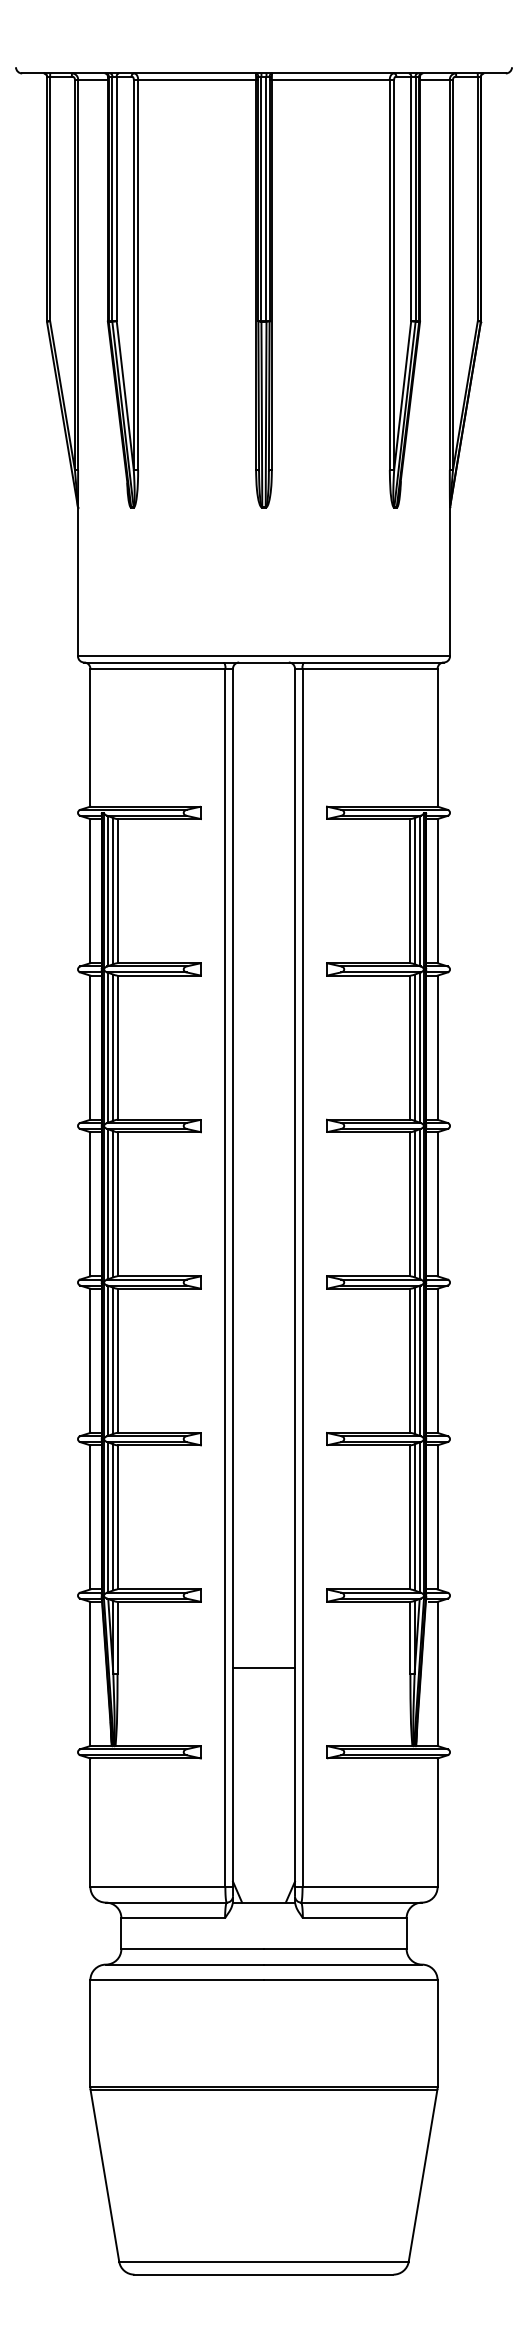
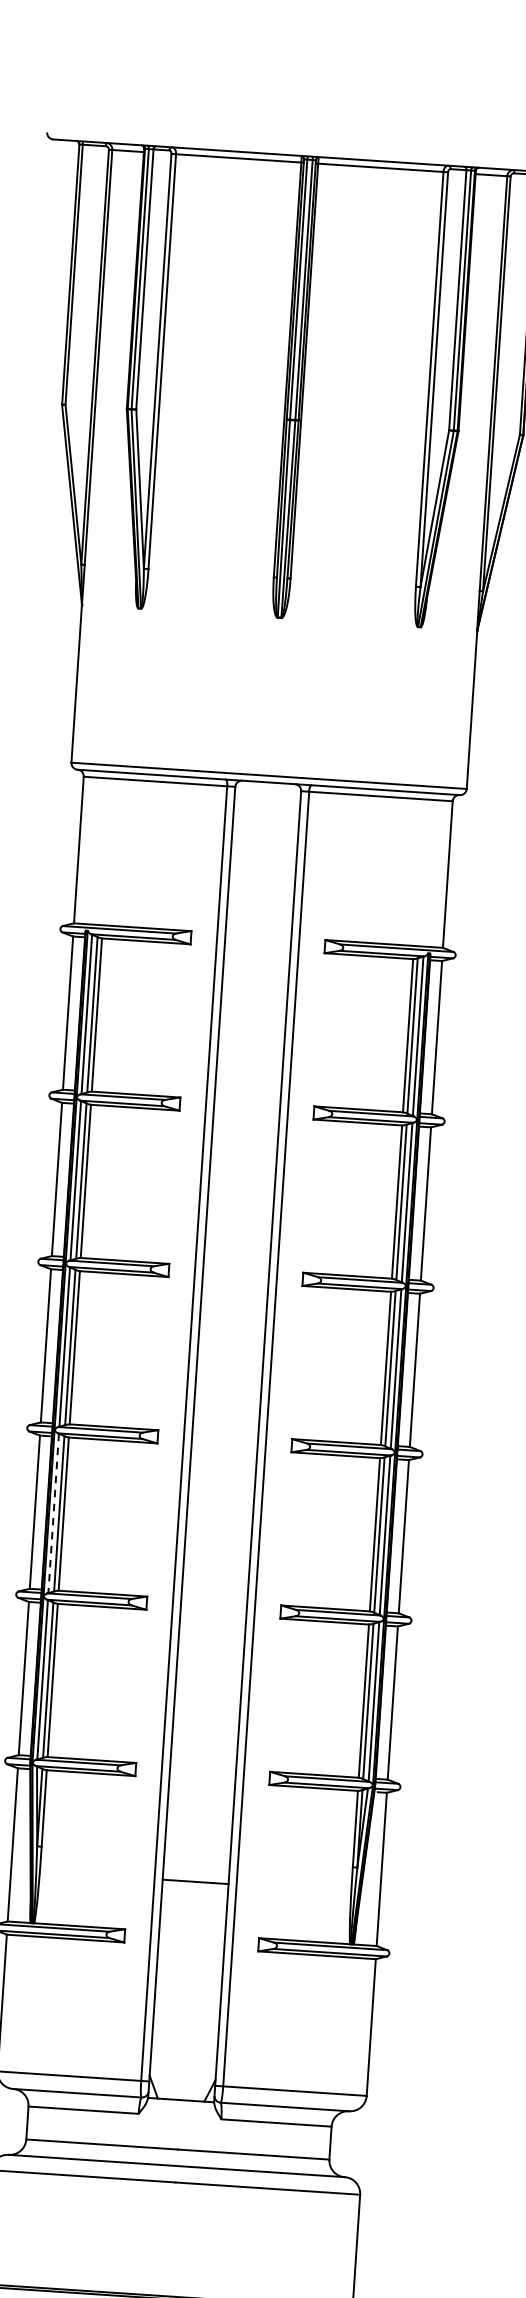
line: (108, 1361) -> (54, 1514), solid -> dashed
line: (264, 1668) -> (196, 1882), moved

